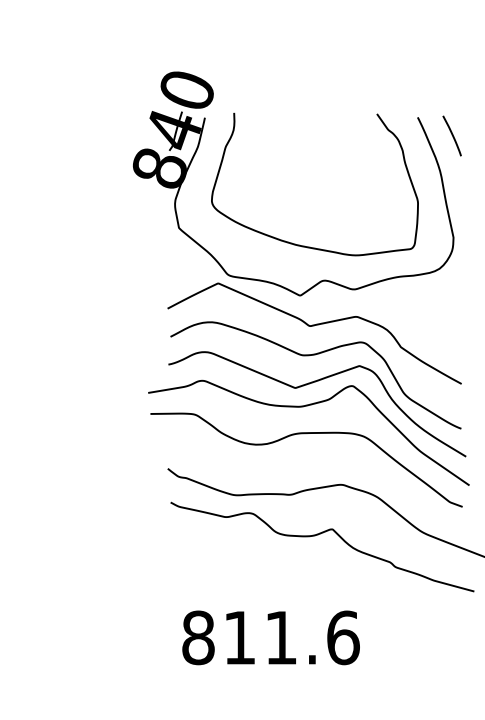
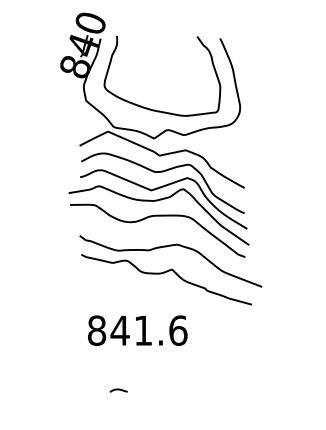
line: (452, 135) -> (239, 48), removed
text: (238, 637) -> (119, 330), 811.6 -> 841.6

